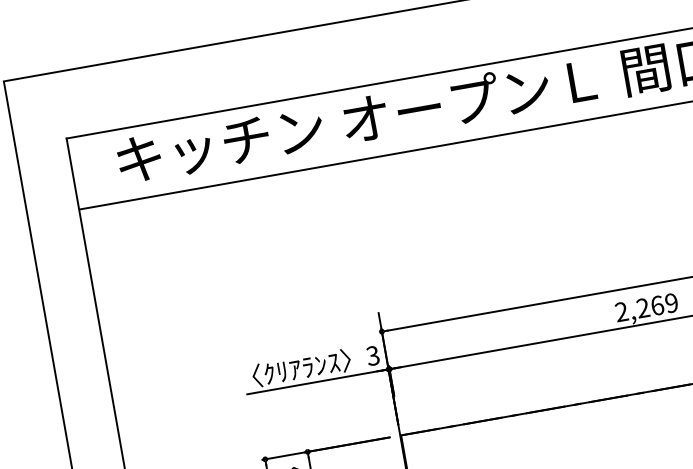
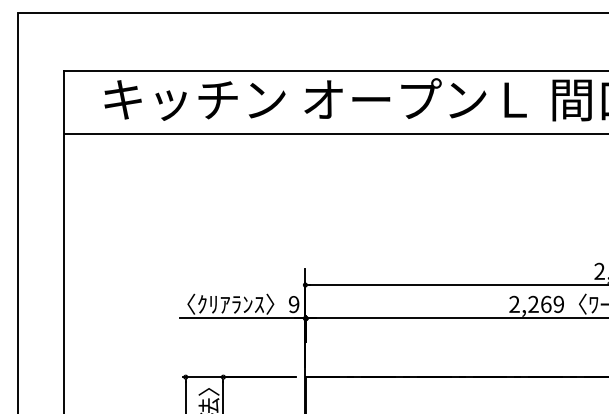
text: (372, 355) -> (293, 304), 3 -> 9

